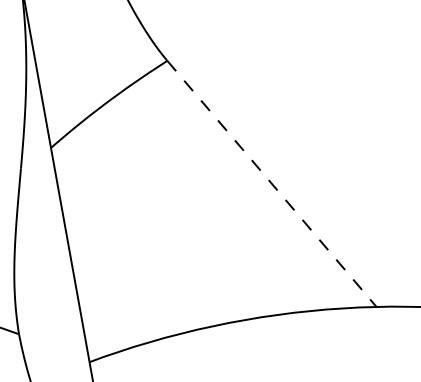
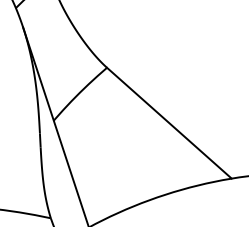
line: (272, 184) -> (169, 123), dashed -> solid

